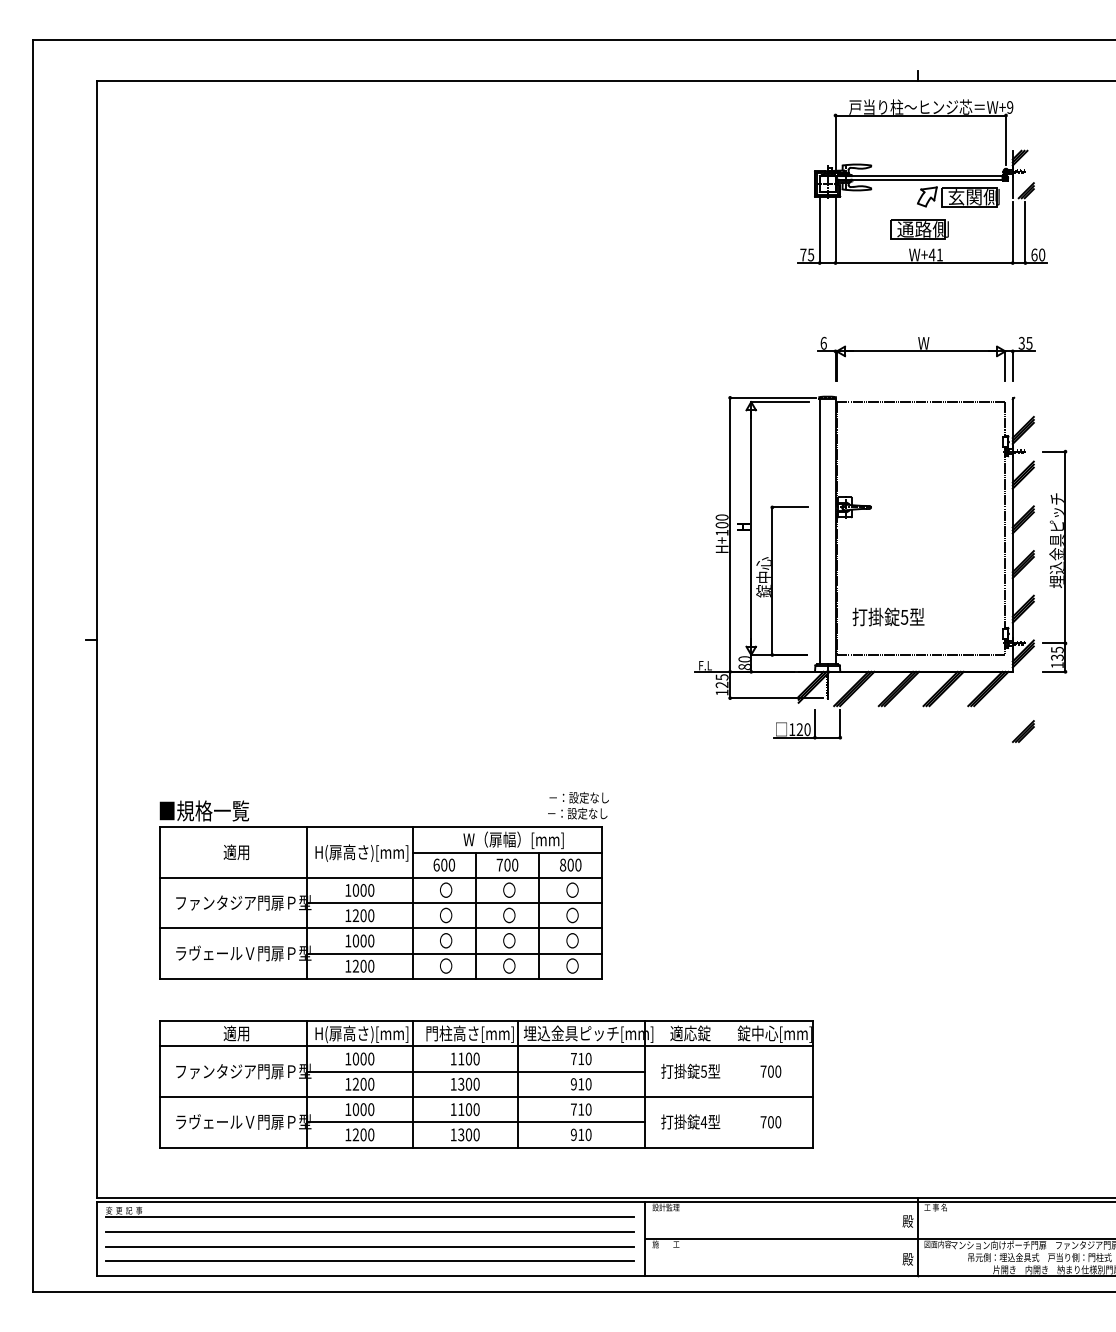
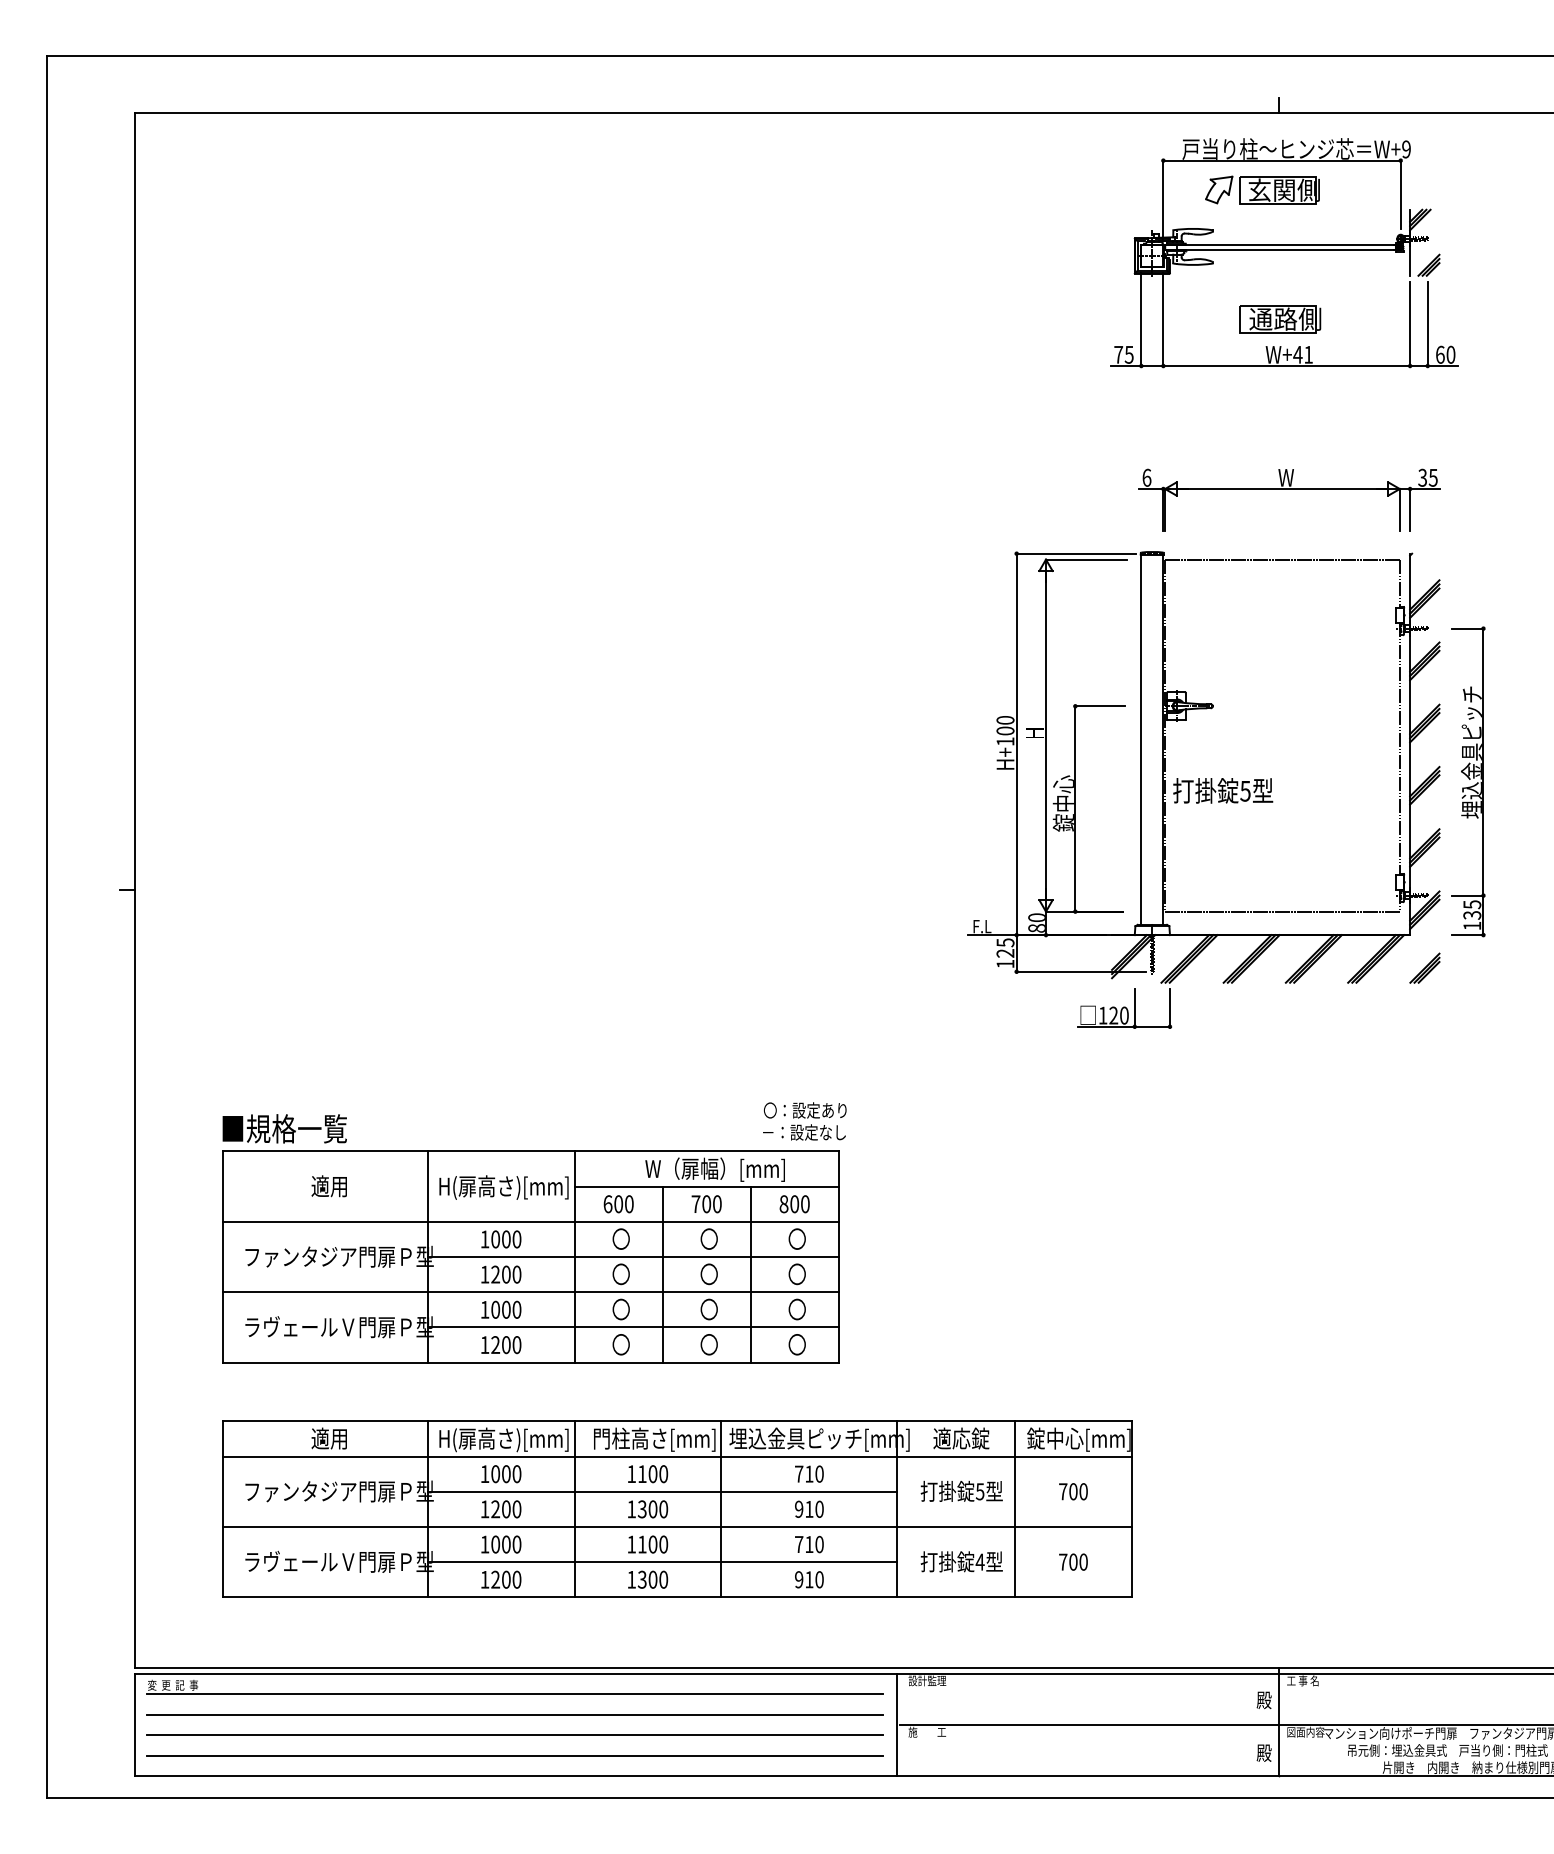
part: (958, 196) -> (1262, 189), moved
text: (888, 616) -> (1223, 790), moved
part: (1023, 731) -> (1424, 967), moved
text: (578, 797) -> (805, 1110), －：設定なし -> 〇：設定あり
line: (728, 1084) -> (1014, 1509), added

